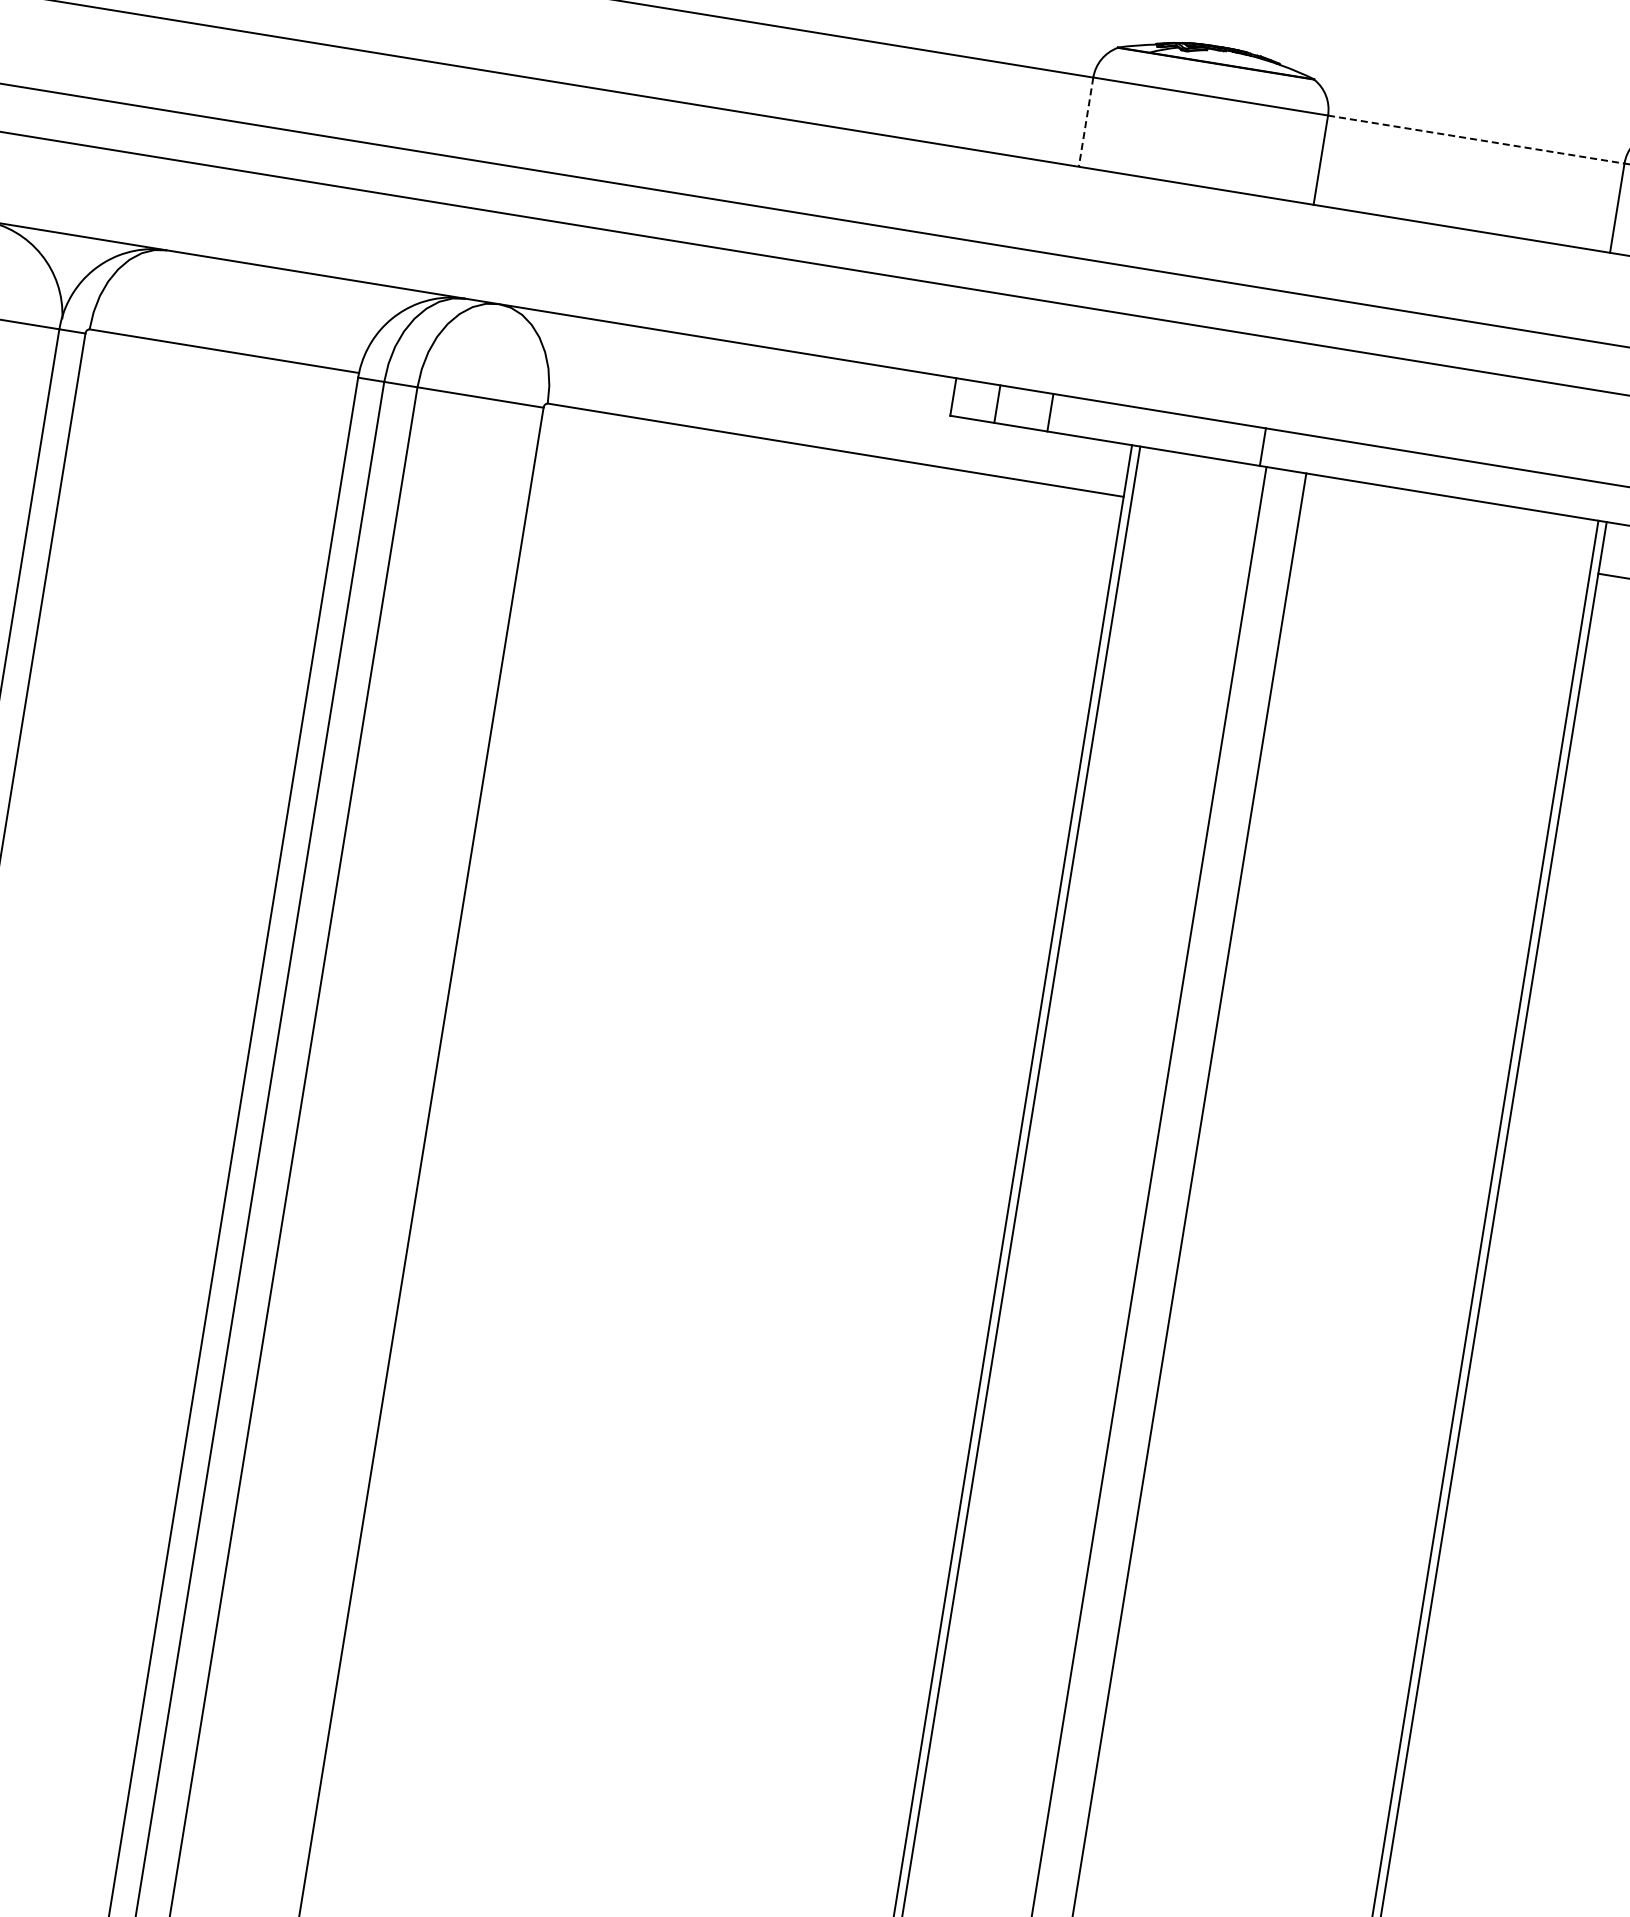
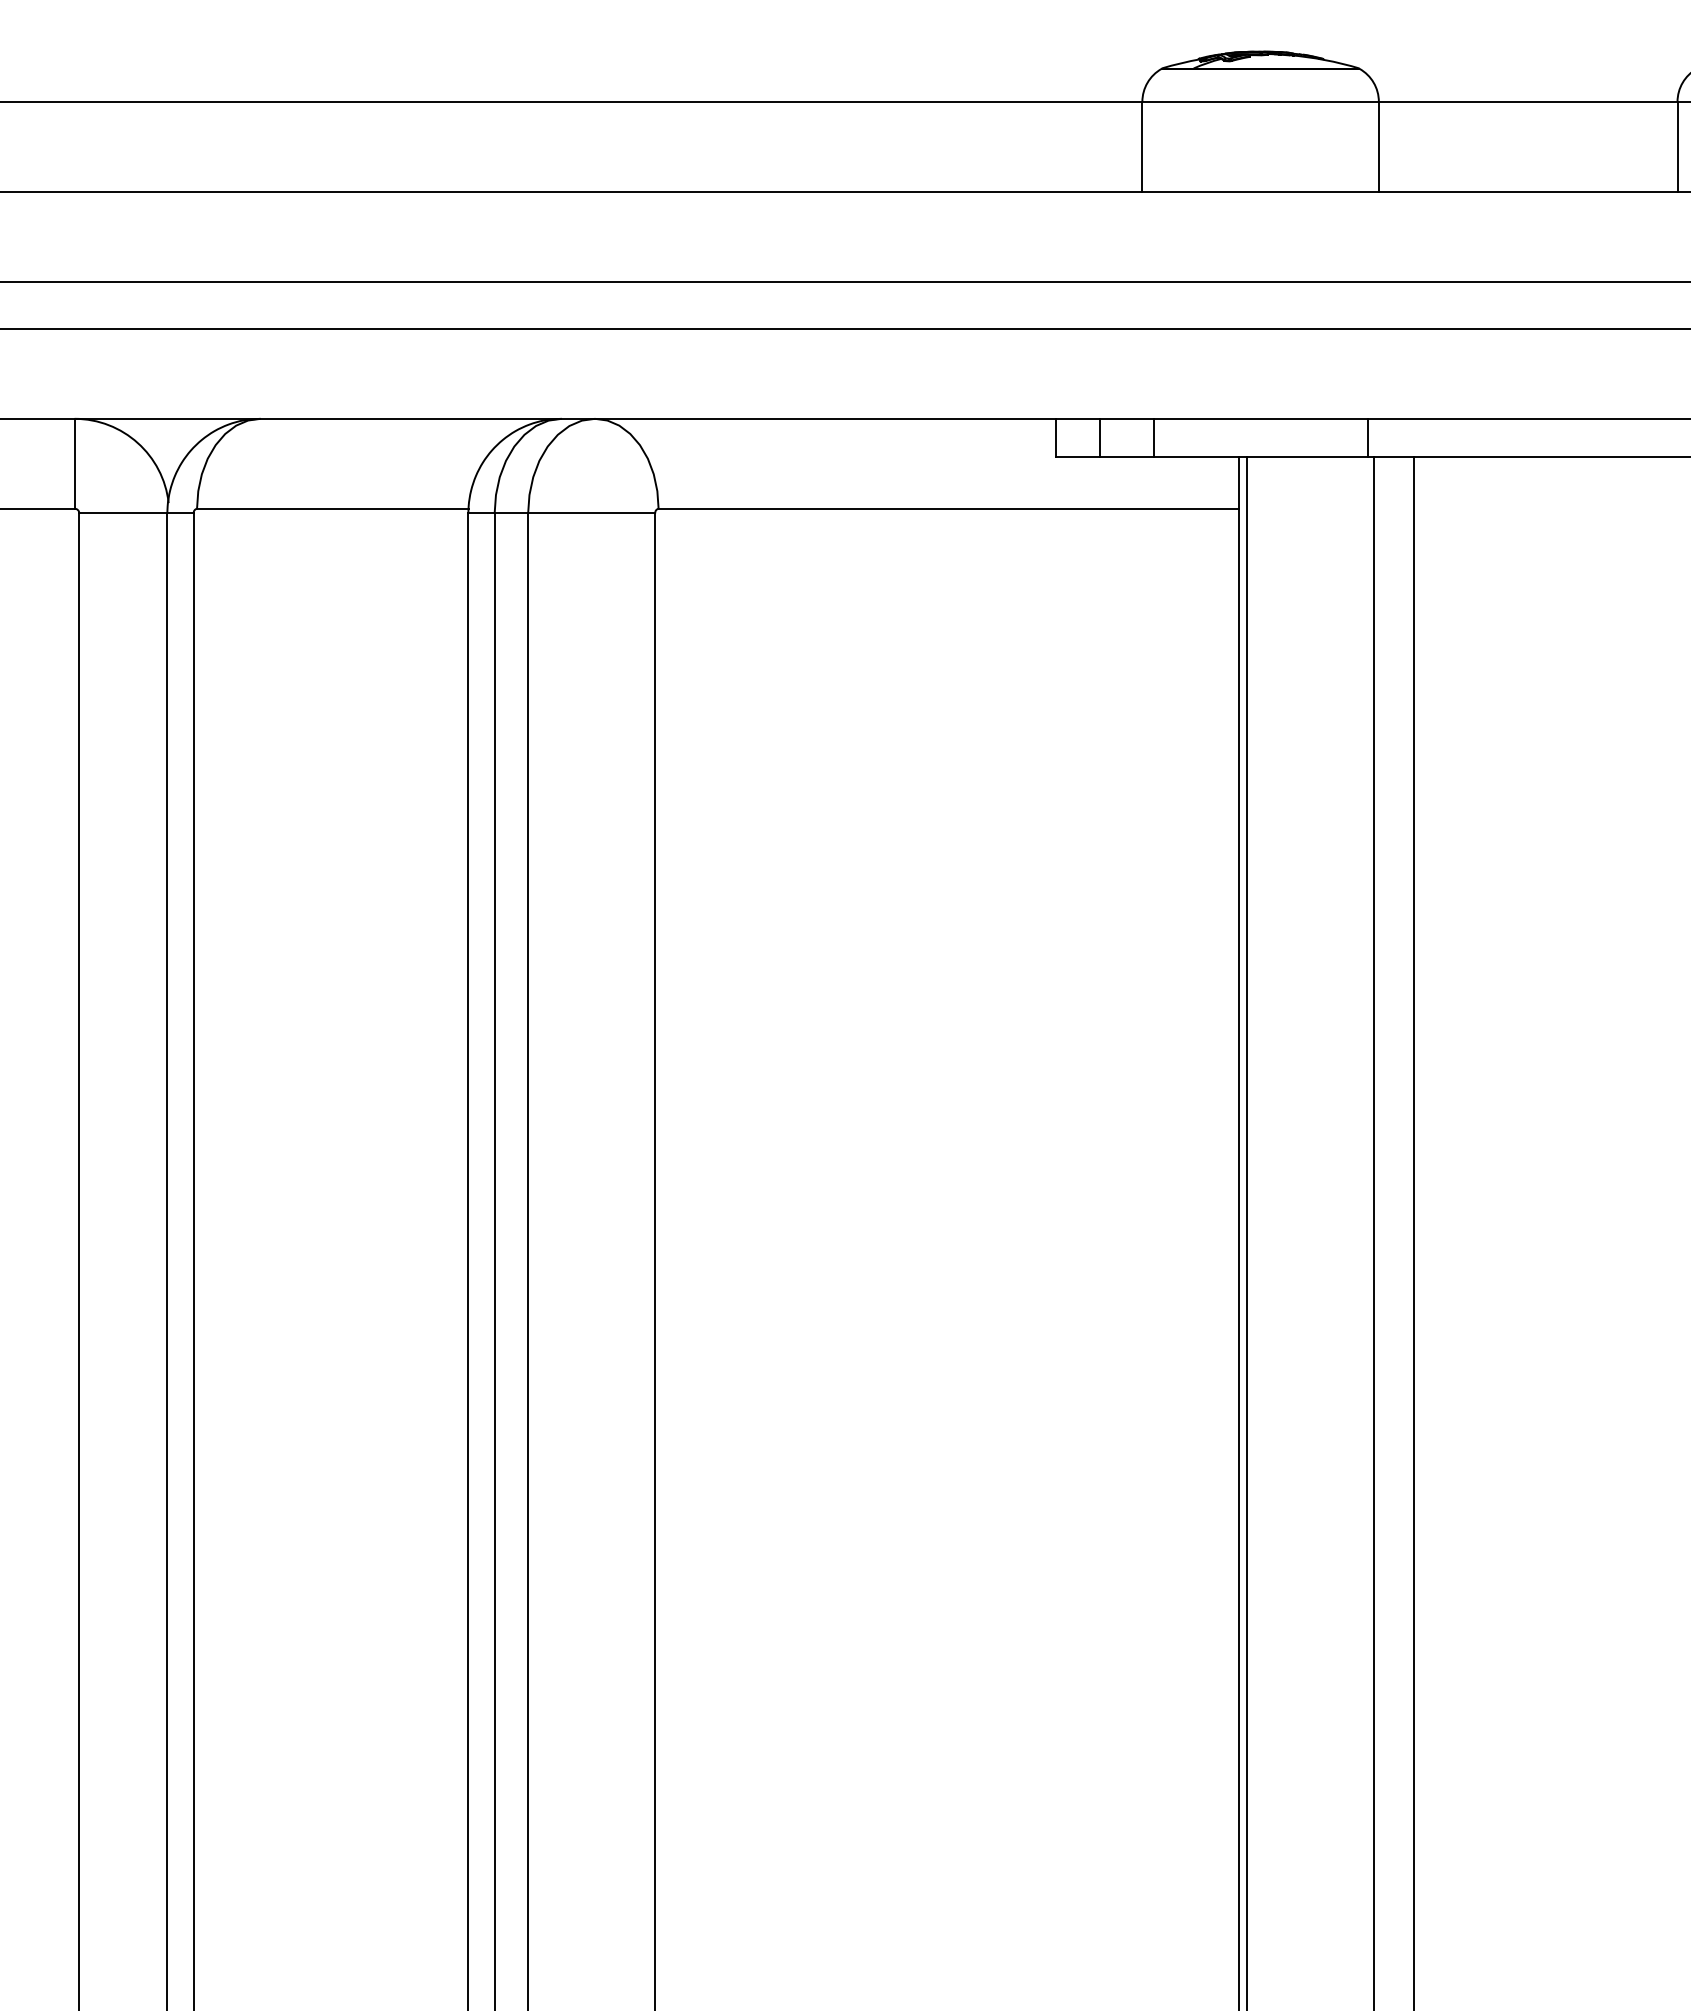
line: (1086, 121) -> (1142, 146), dashed -> solid
line: (1476, 139) -> (1528, 101), dashed -> solid

